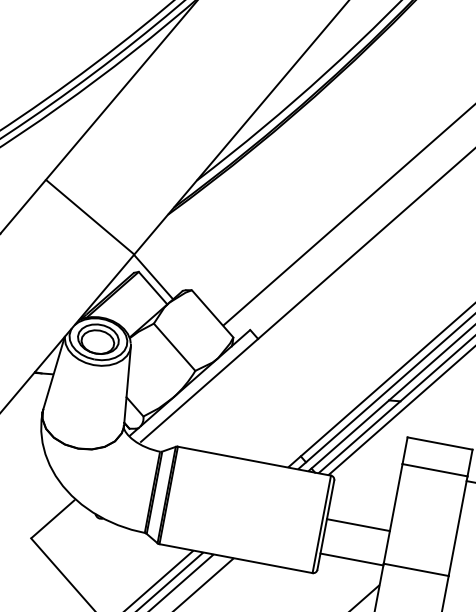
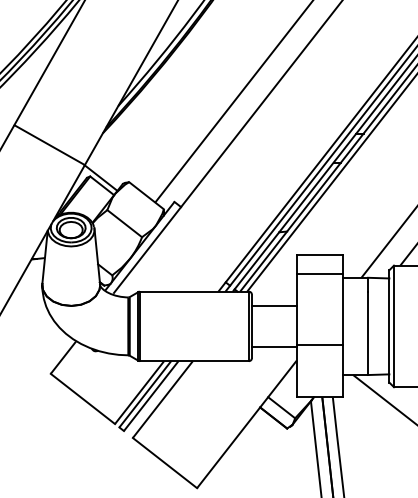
line: (357, 525) -> (273, 306), moved

